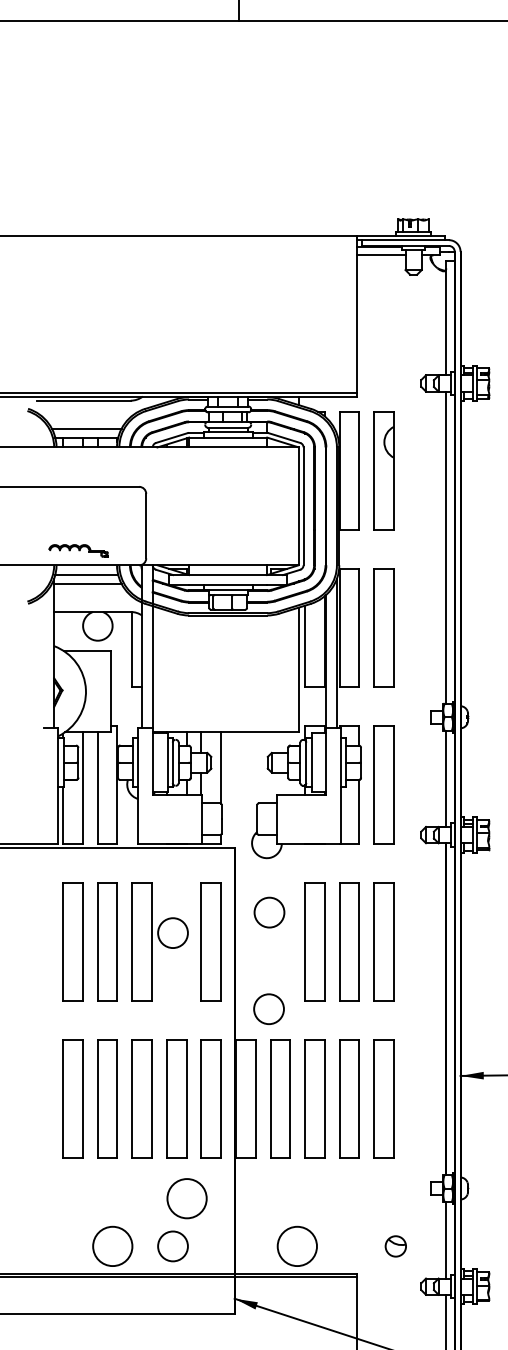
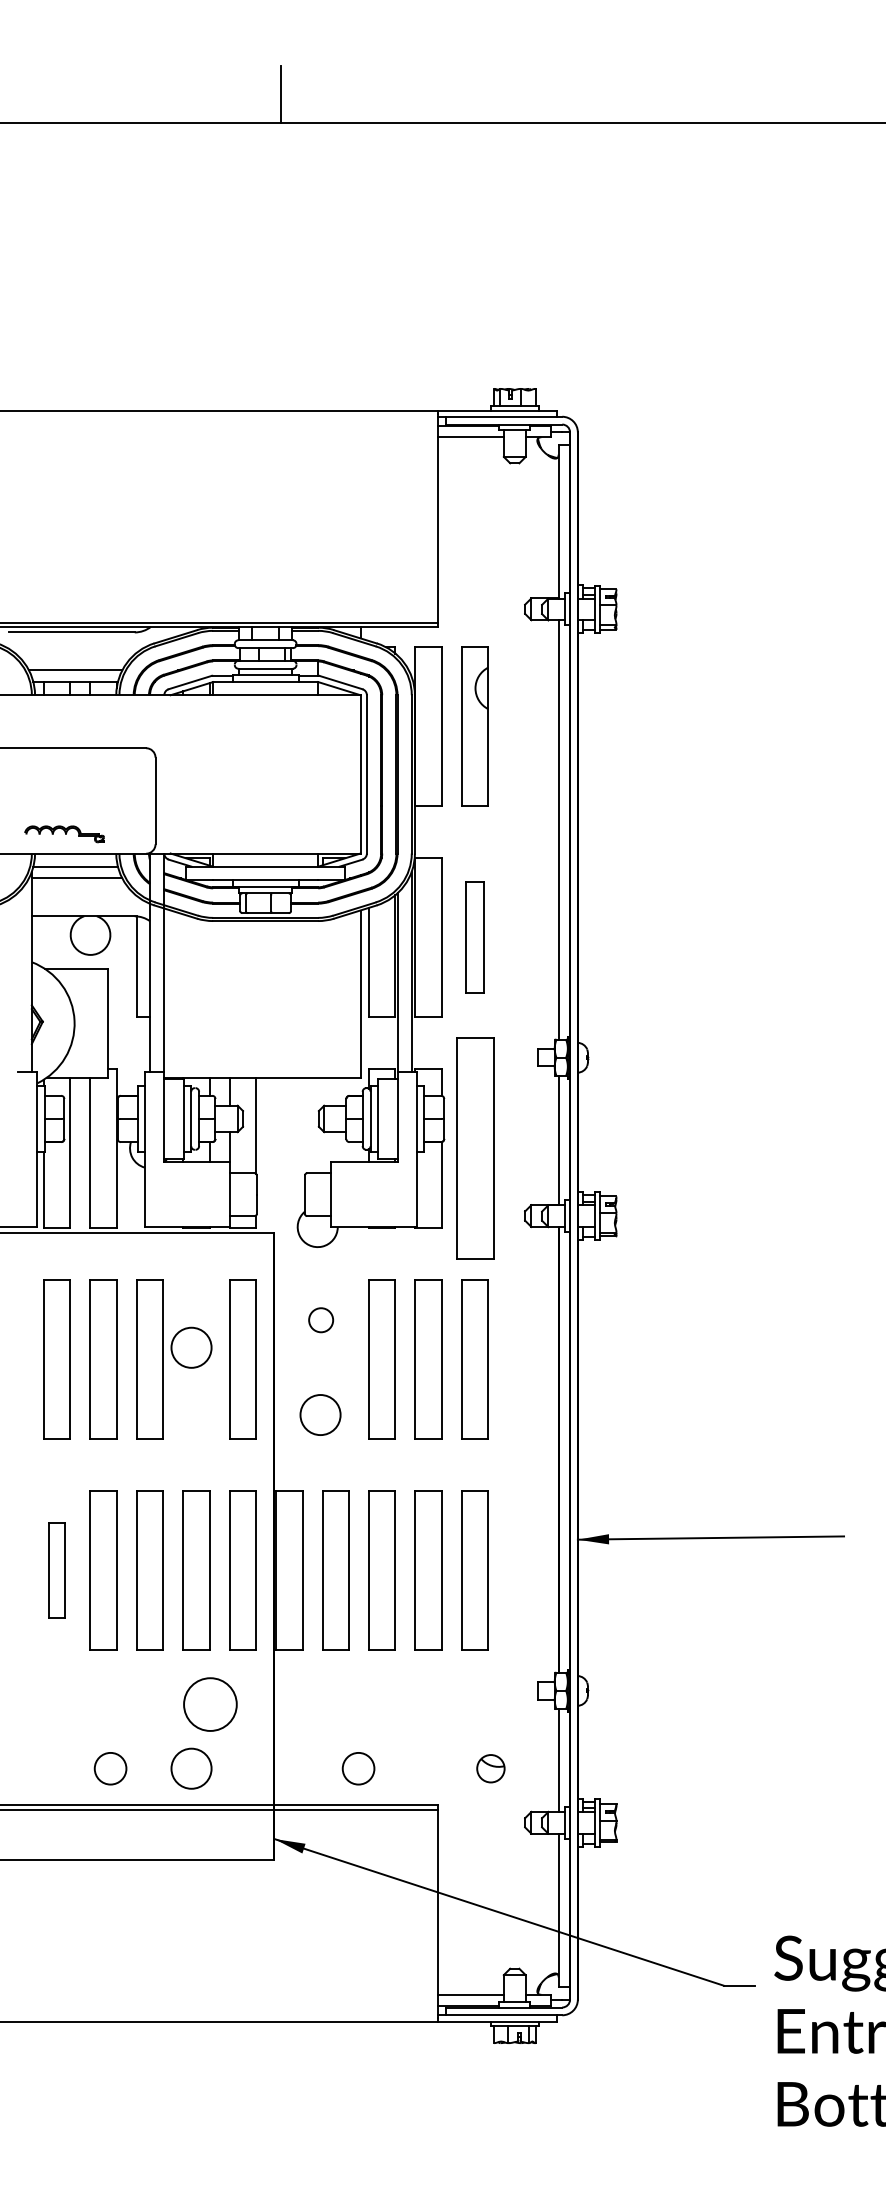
part: (383, 627) -> (474, 937), size x0.7
part: (383, 784) -> (474, 1148), size x1.4
circle: (269, 912) -> (321, 1320), size x0.6
circle: (269, 1008) -> (320, 1414), moved
part: (72, 1098) -> (56, 1570), size x0.6
circle: (112, 1246) -> (110, 1768), size x0.6
circle: (297, 1246) -> (358, 1768), size x0.6

